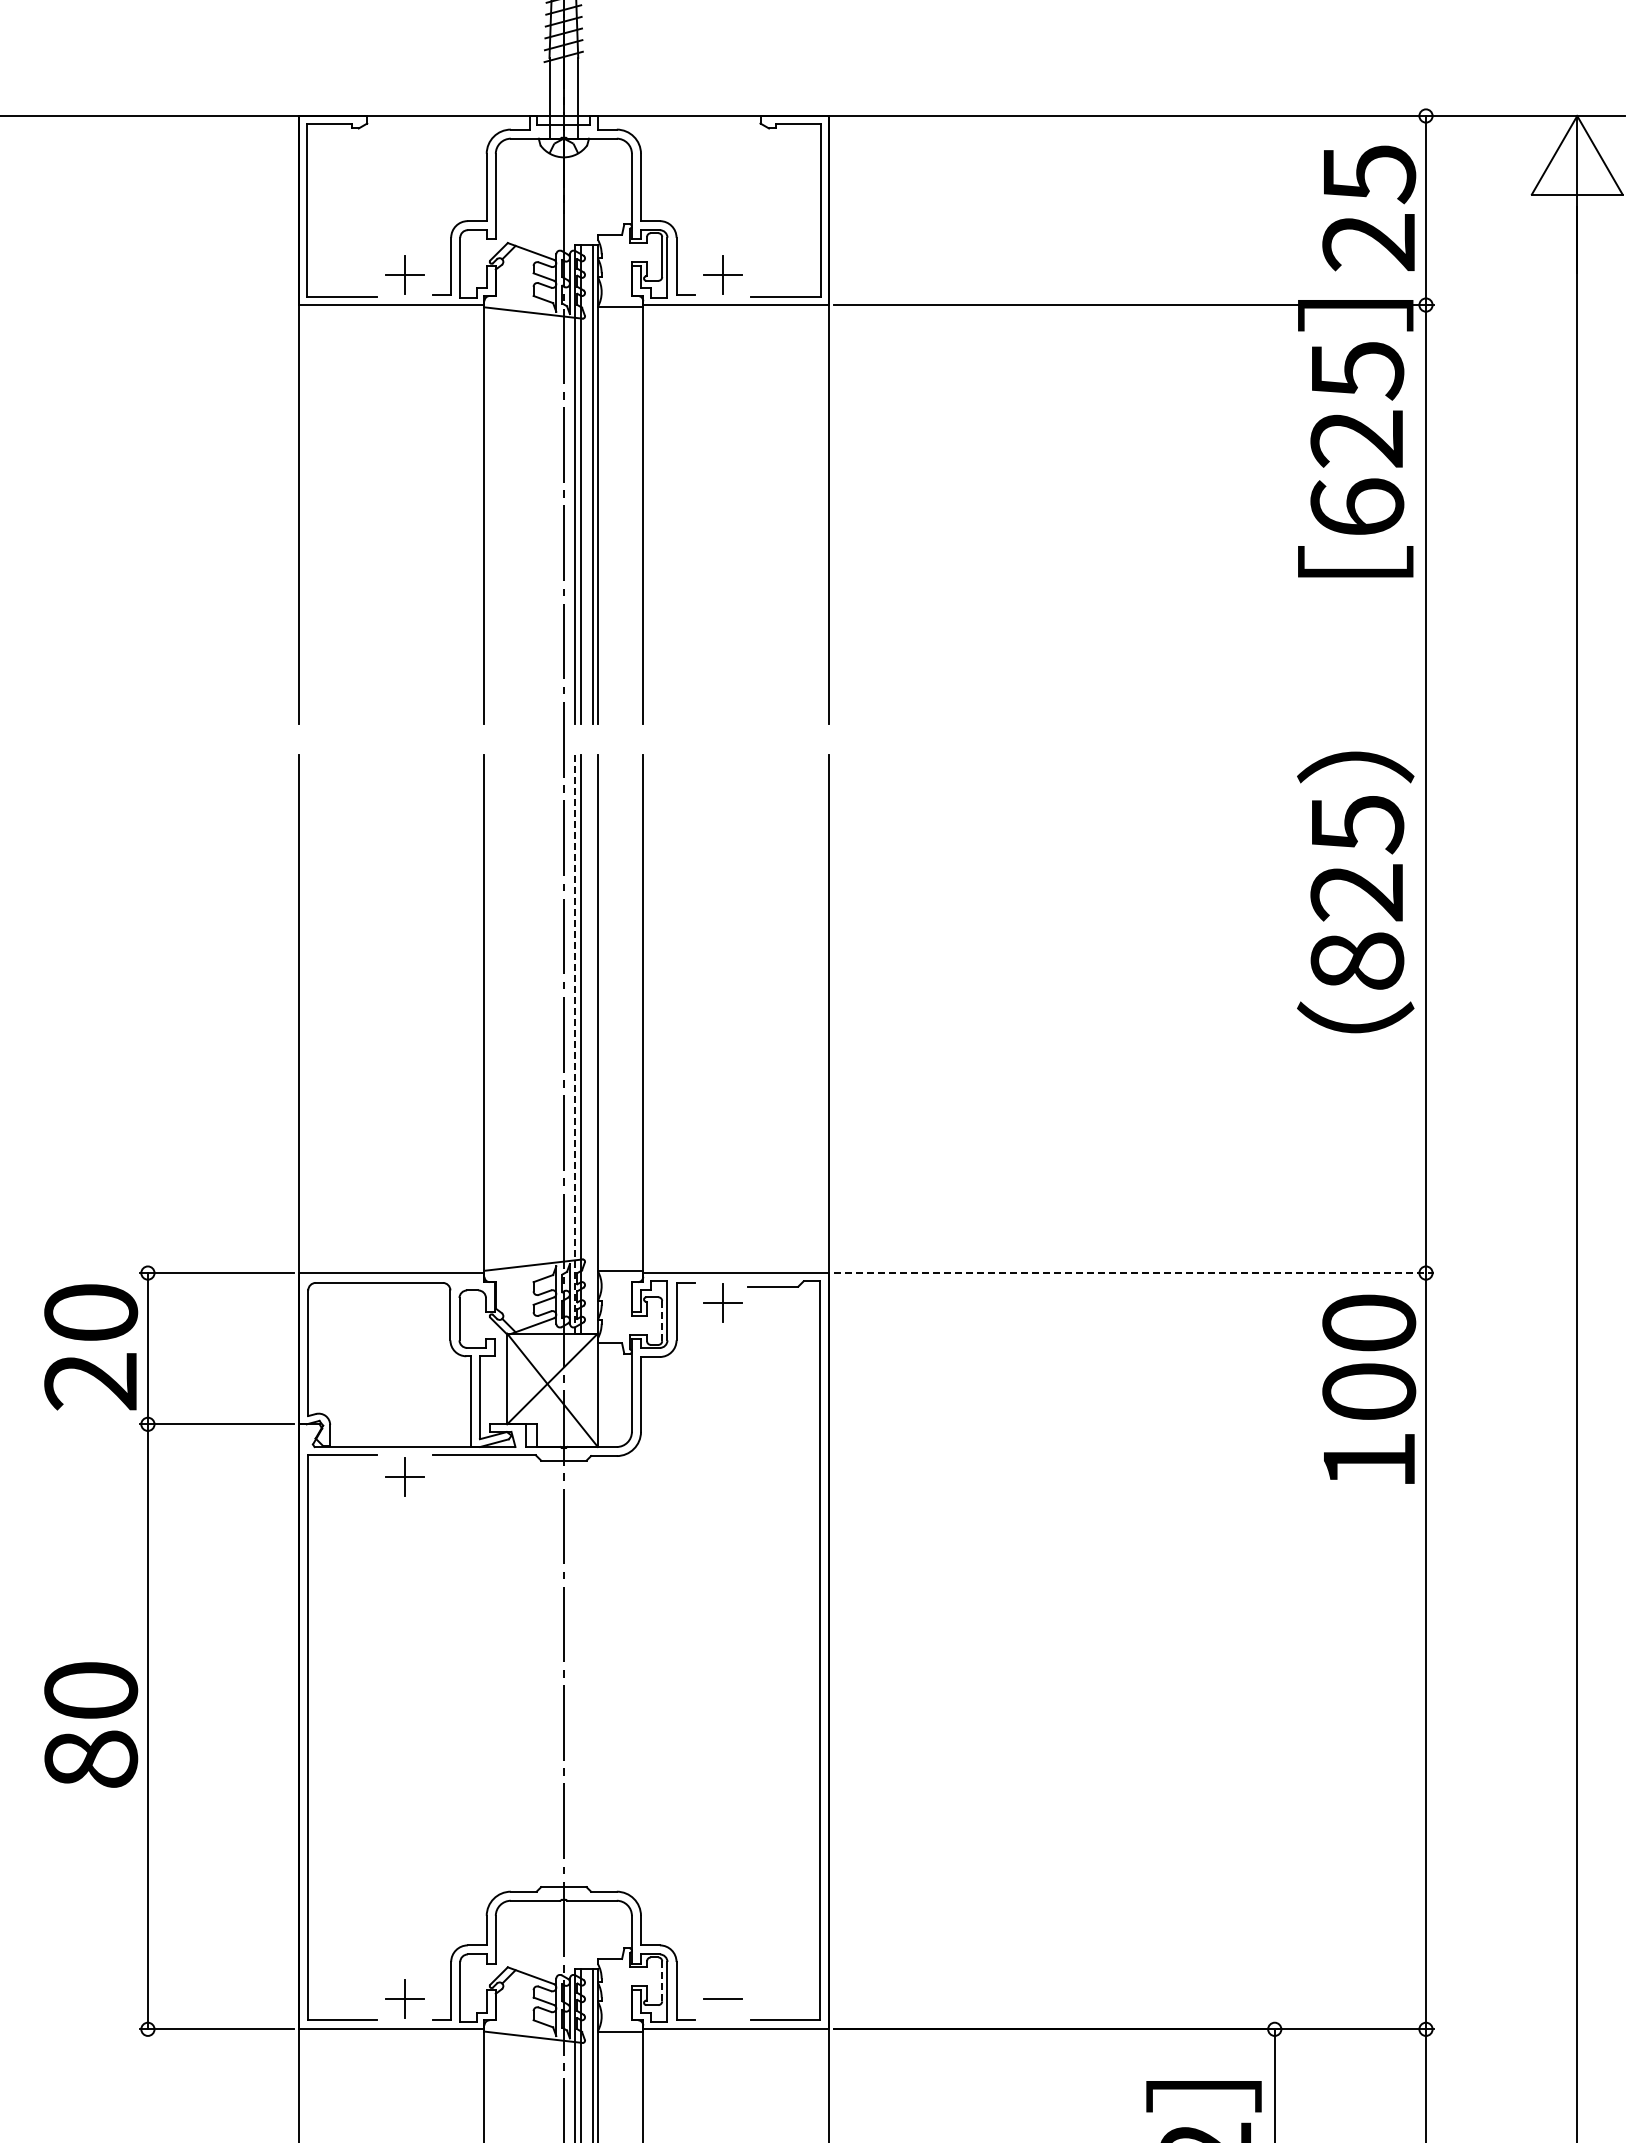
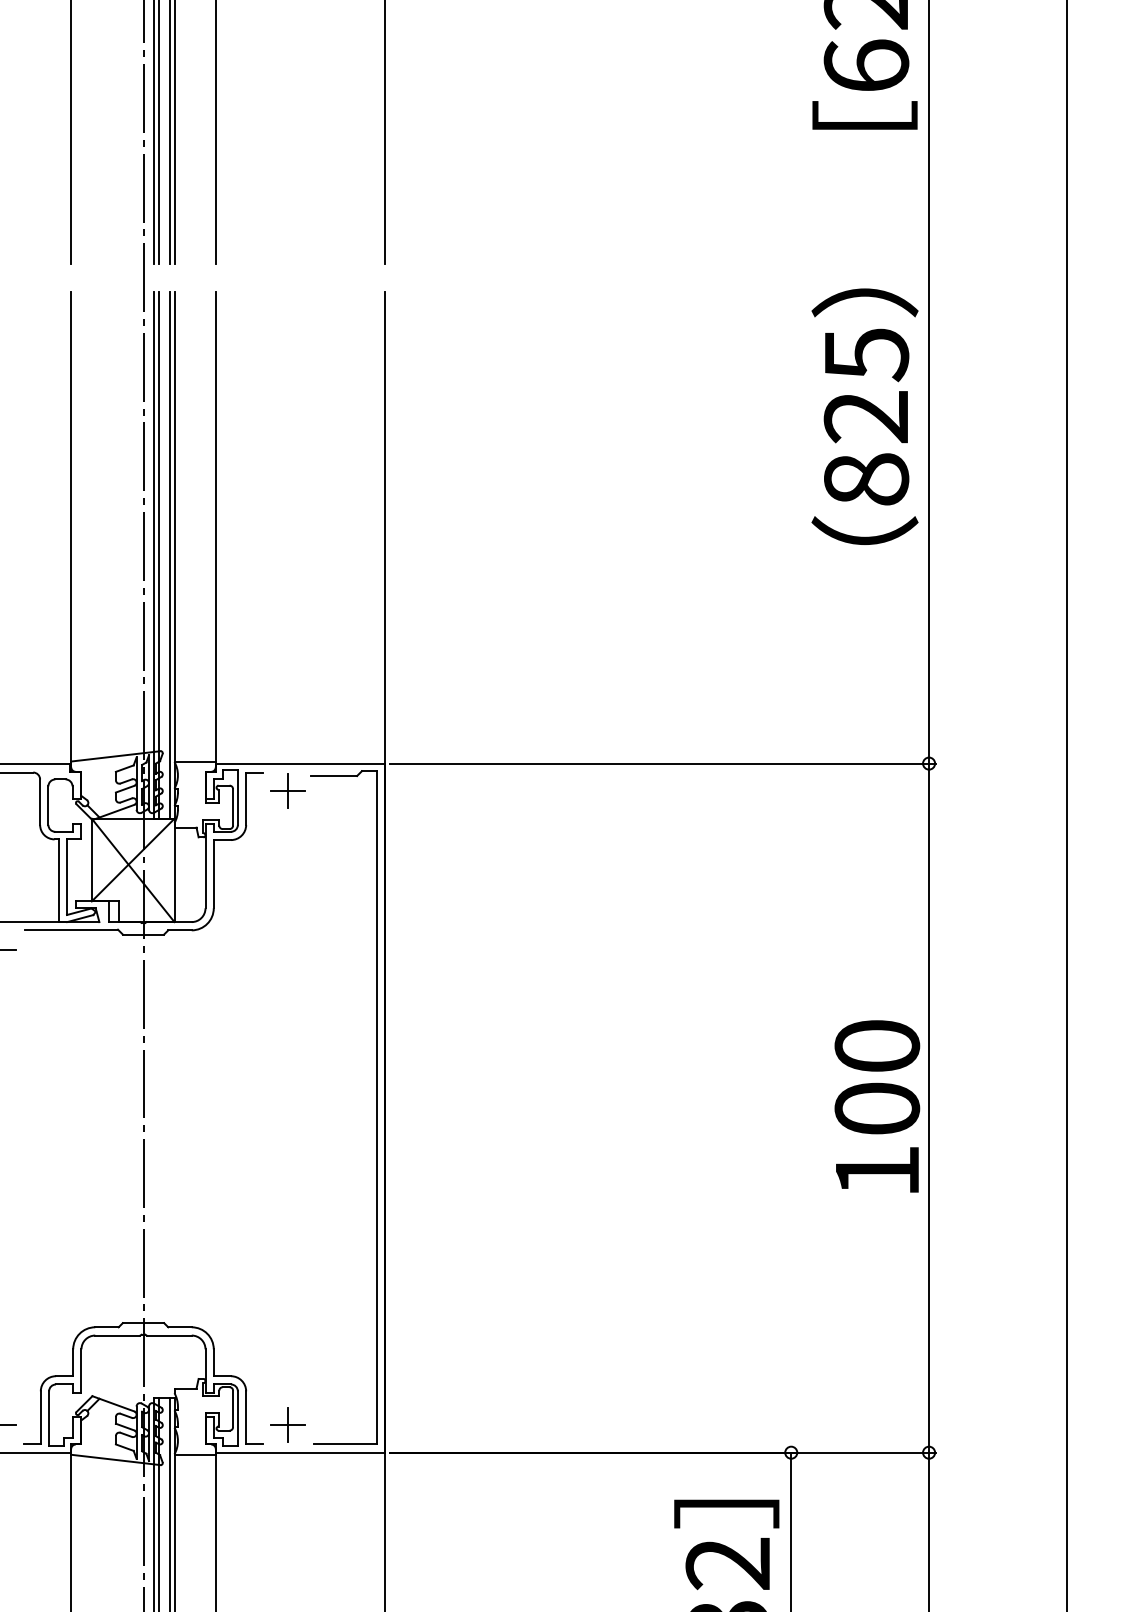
line: (575, 1043) -> (154, 554), dashed -> solid
line: (592, 1044) -> (169, 555), added
line: (1133, 1273) -> (662, 763), dashed -> solid
line: (662, 1321) -> (233, 807), dashed -> solid
text: (1369, 1388) -> (877, 1105), moved
line: (662, 1980) -> (233, 1408), dashed -> solid
line: (722, 1998) -> (288, 1424), added

